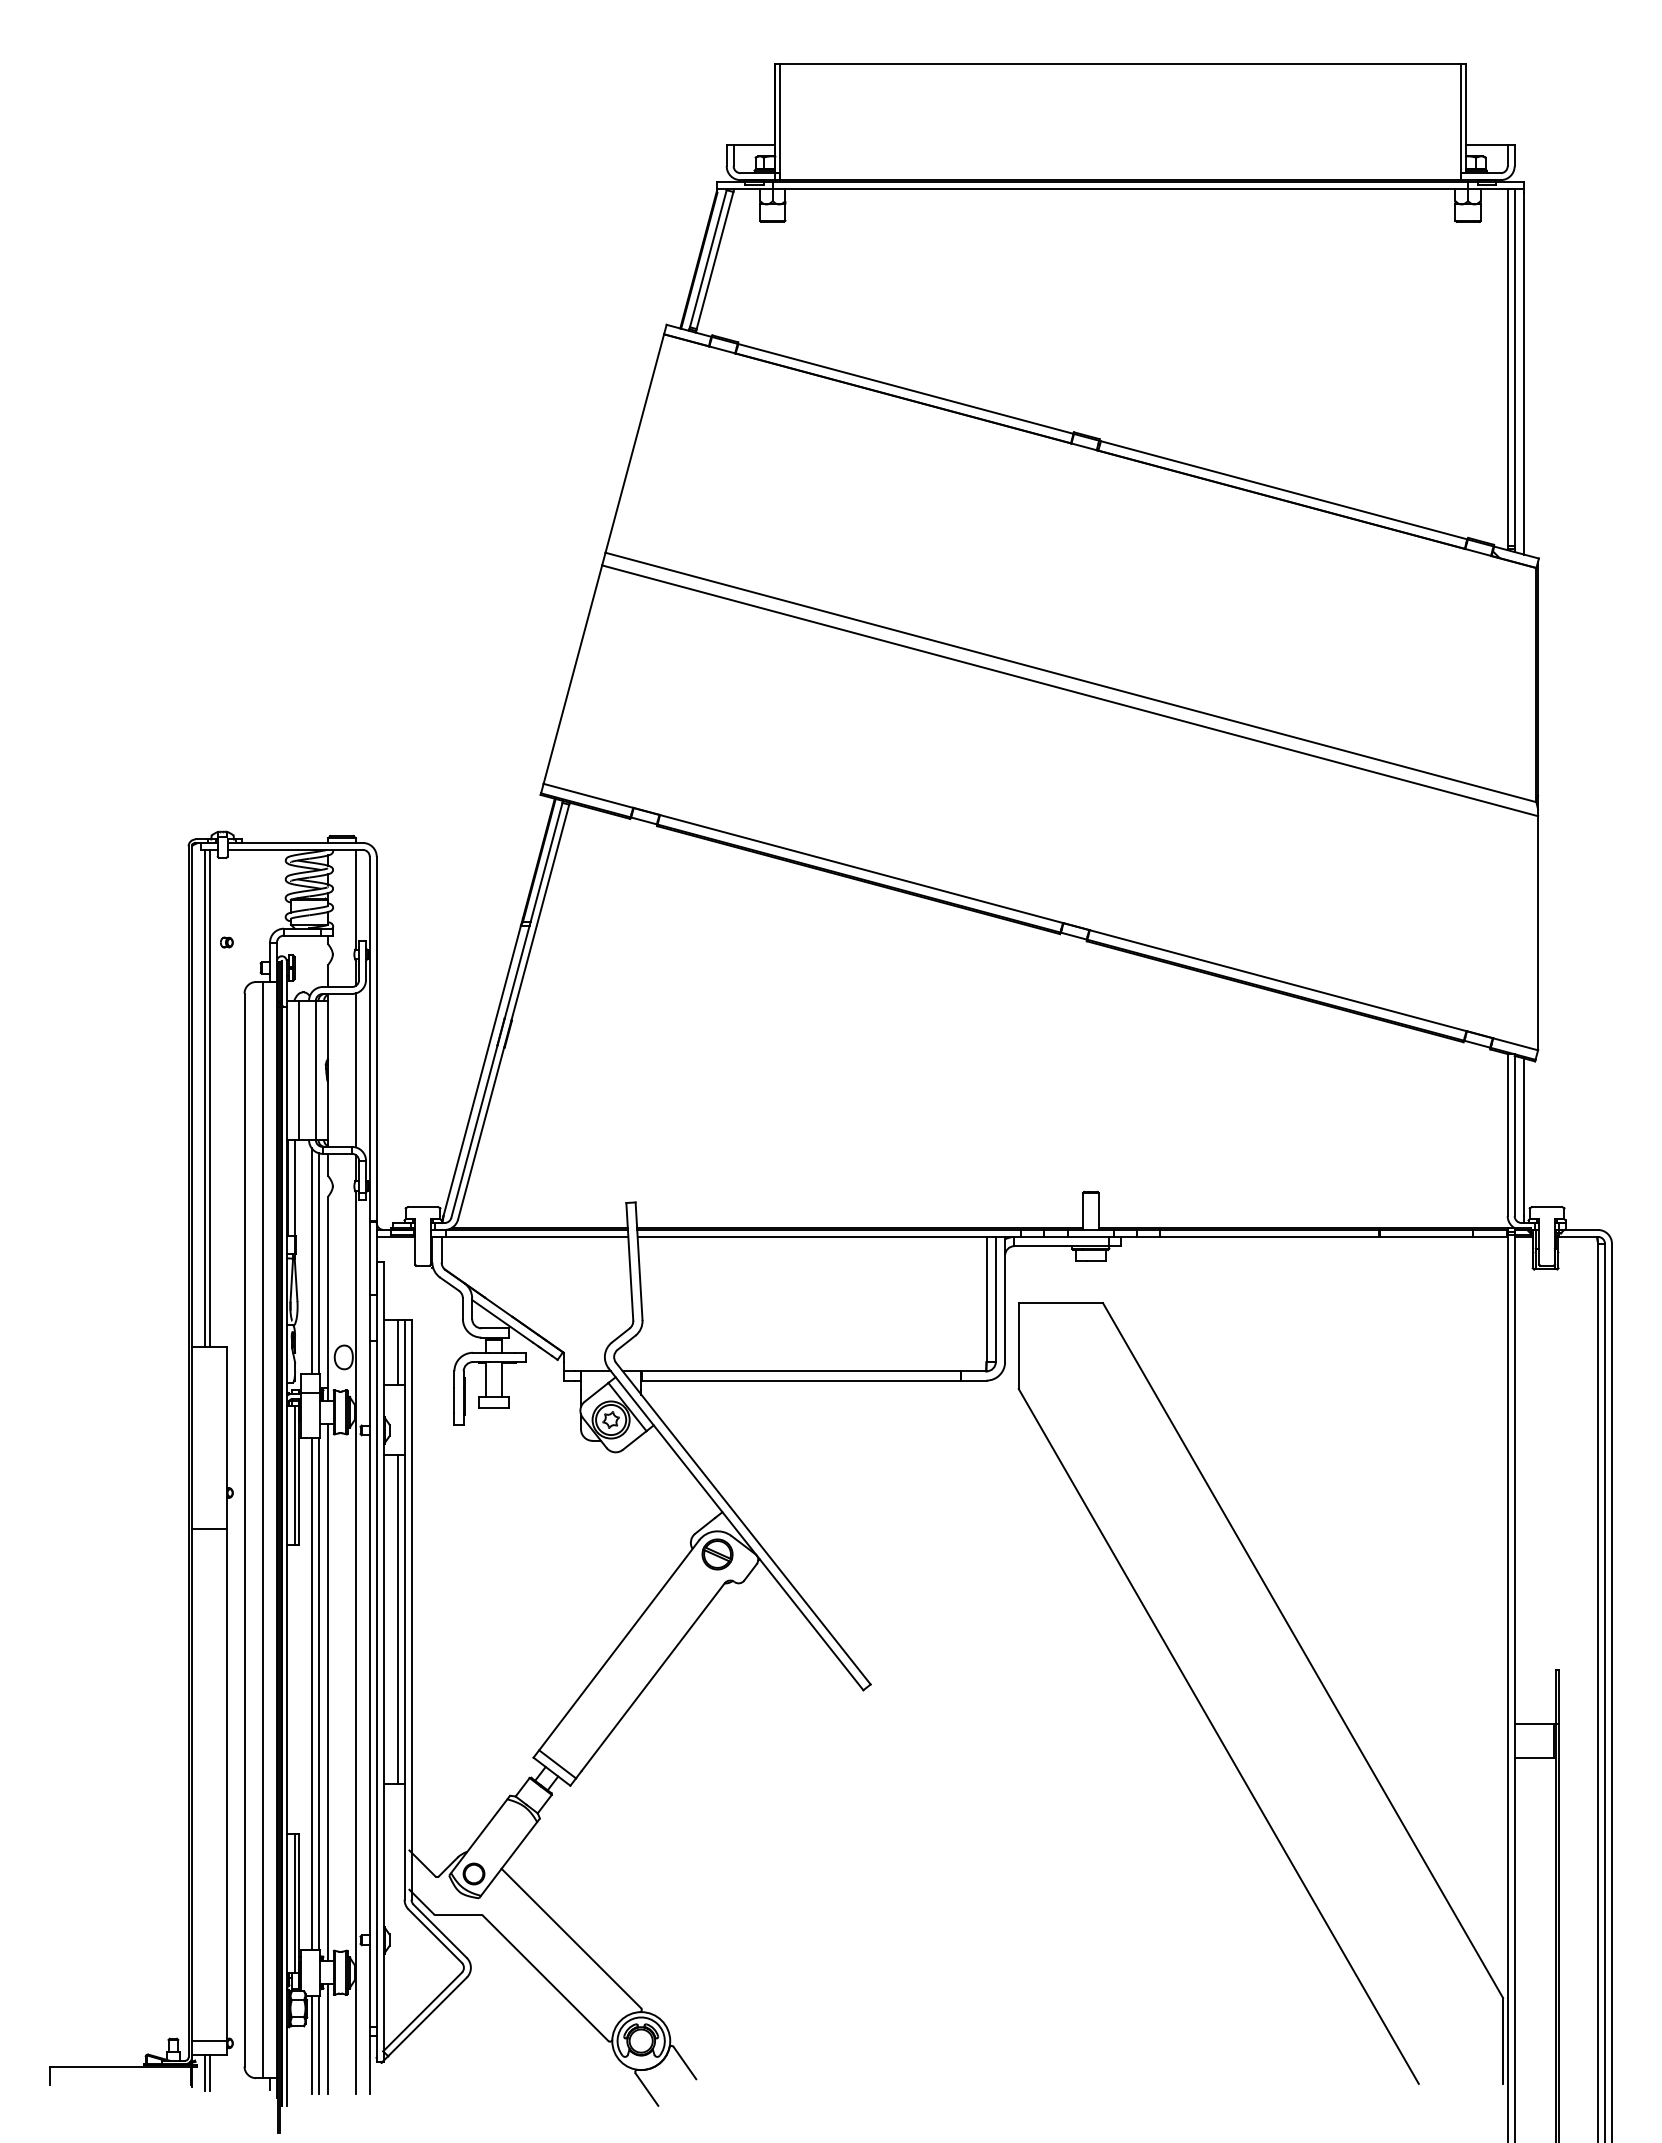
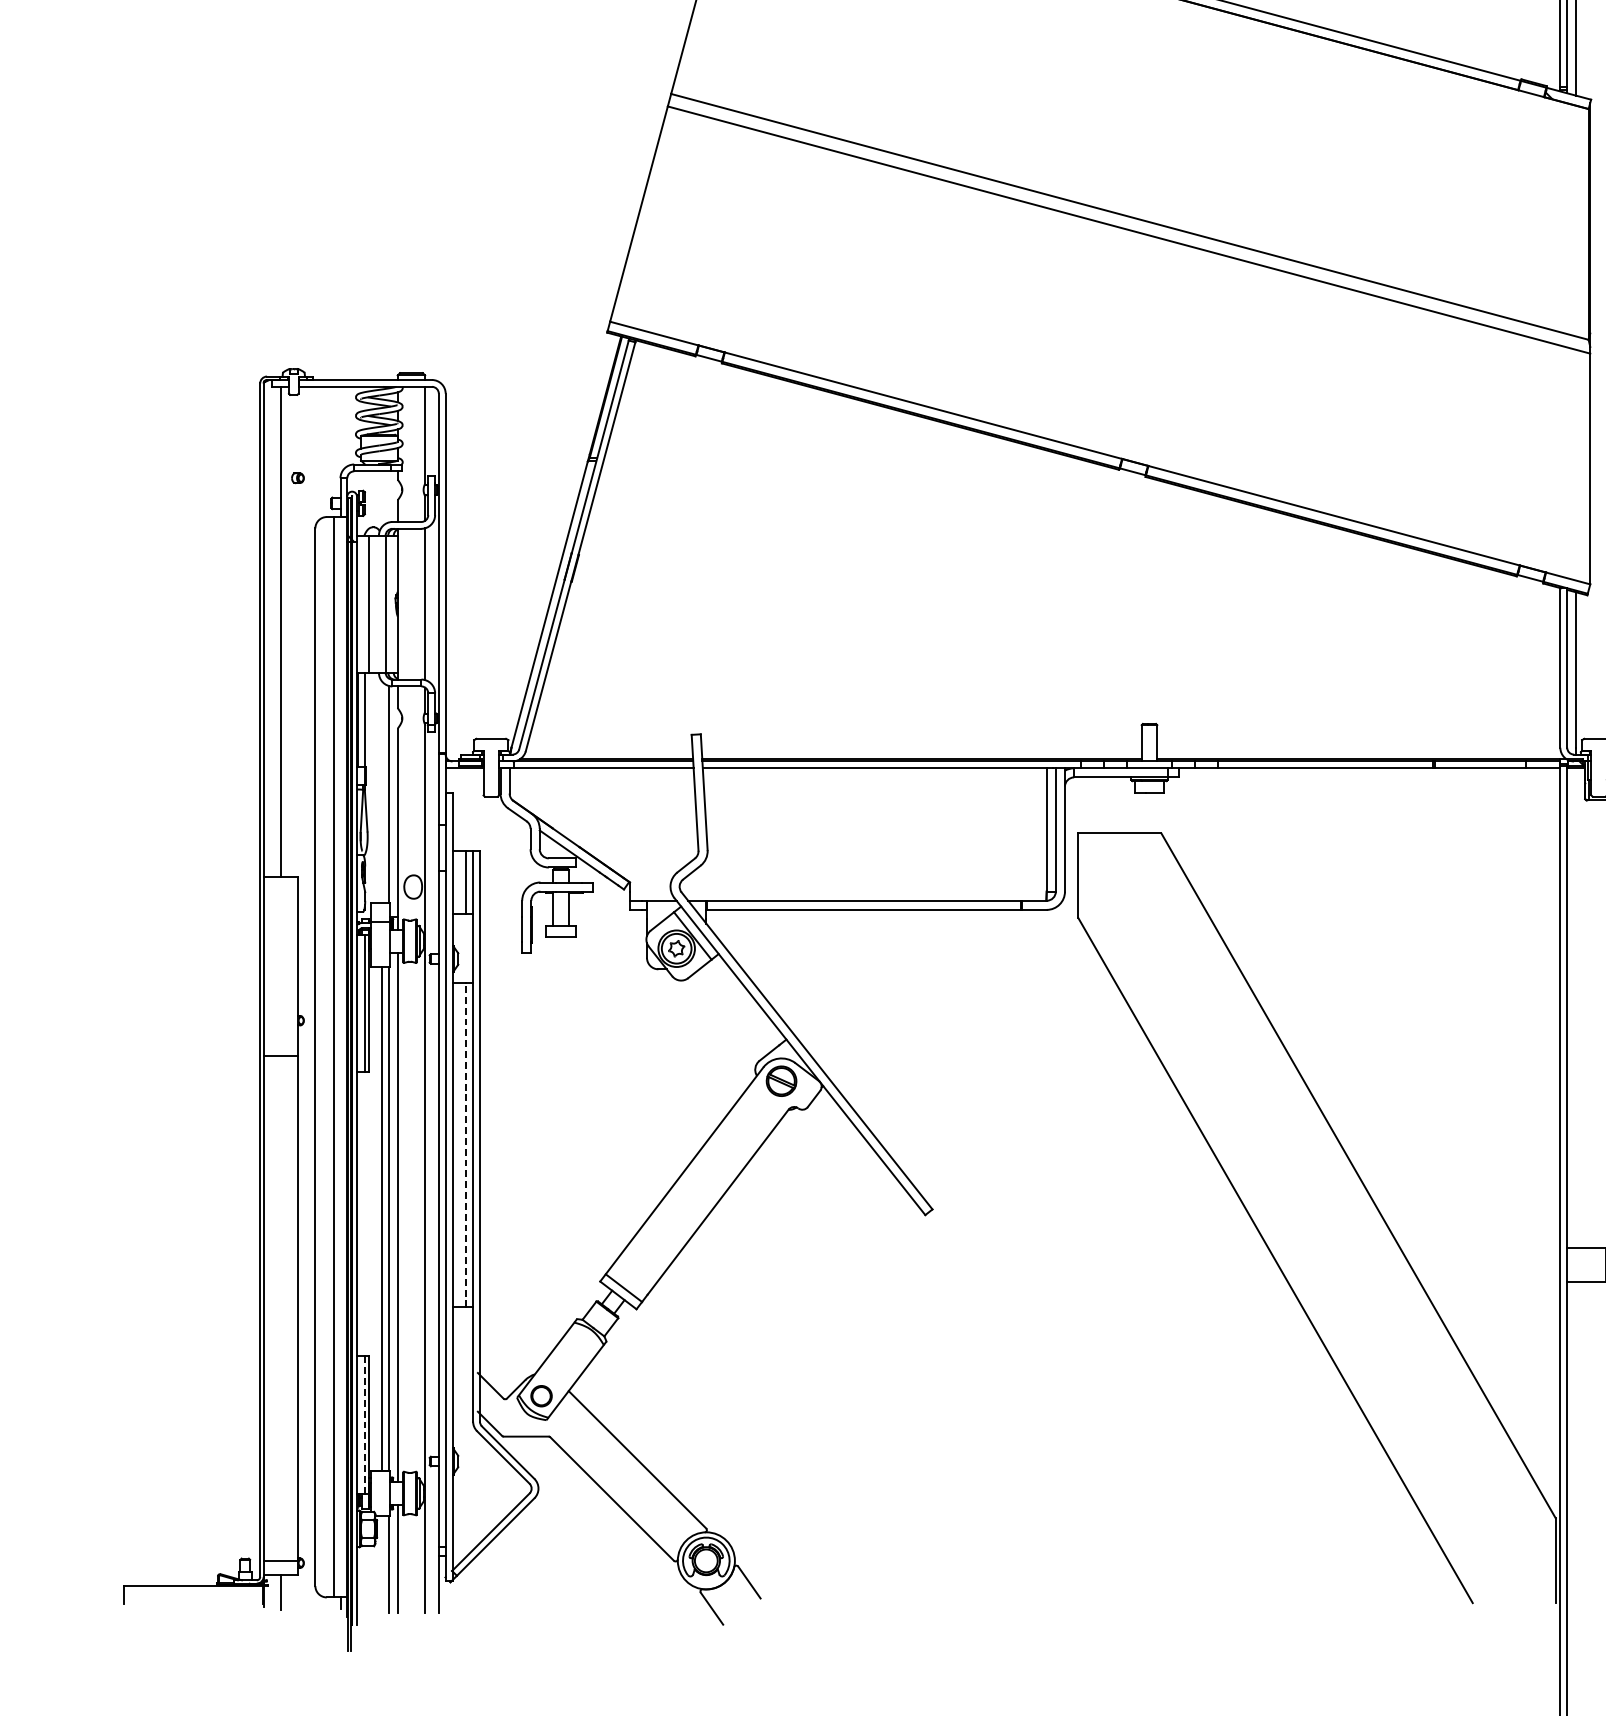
line: (204, 1098) -> (275, 631), removed
line: (311, 1260) -> (381, 791), removed
line: (397, 1619) -> (466, 1145), solid -> dashed
line: (294, 1903) -> (364, 1425), solid -> dashed
line: (311, 2044) -> (381, 1564), removed
line: (204, 2072) -> (275, 1591), removed

